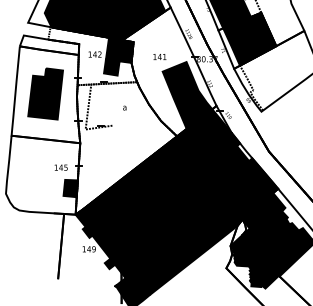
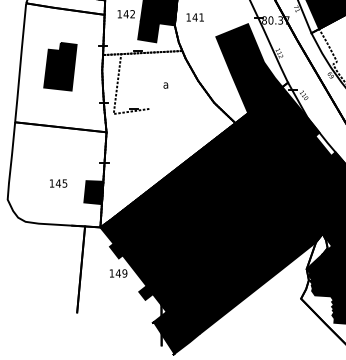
text: (159, 56) -> (194, 16), moved
part: (45, 93) -> (60, 66), size x0.7
text: (60, 167) -> (57, 183), moved

